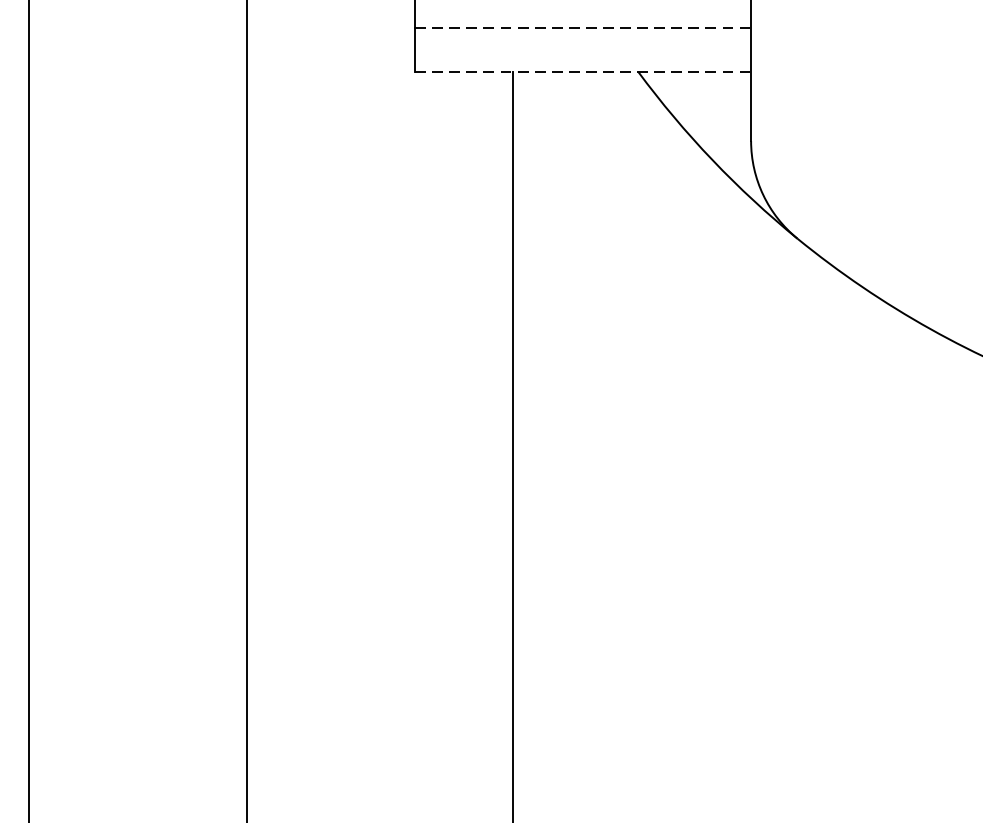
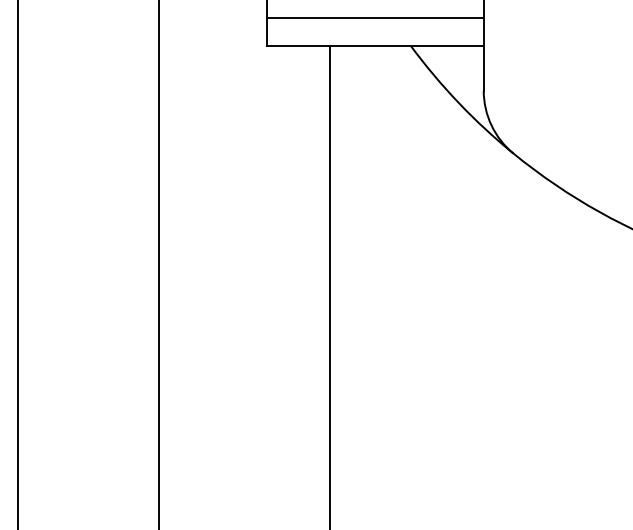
line: (584, 27) -> (376, 17), dashed -> solid
line: (584, 72) -> (376, 46), dashed -> solid

